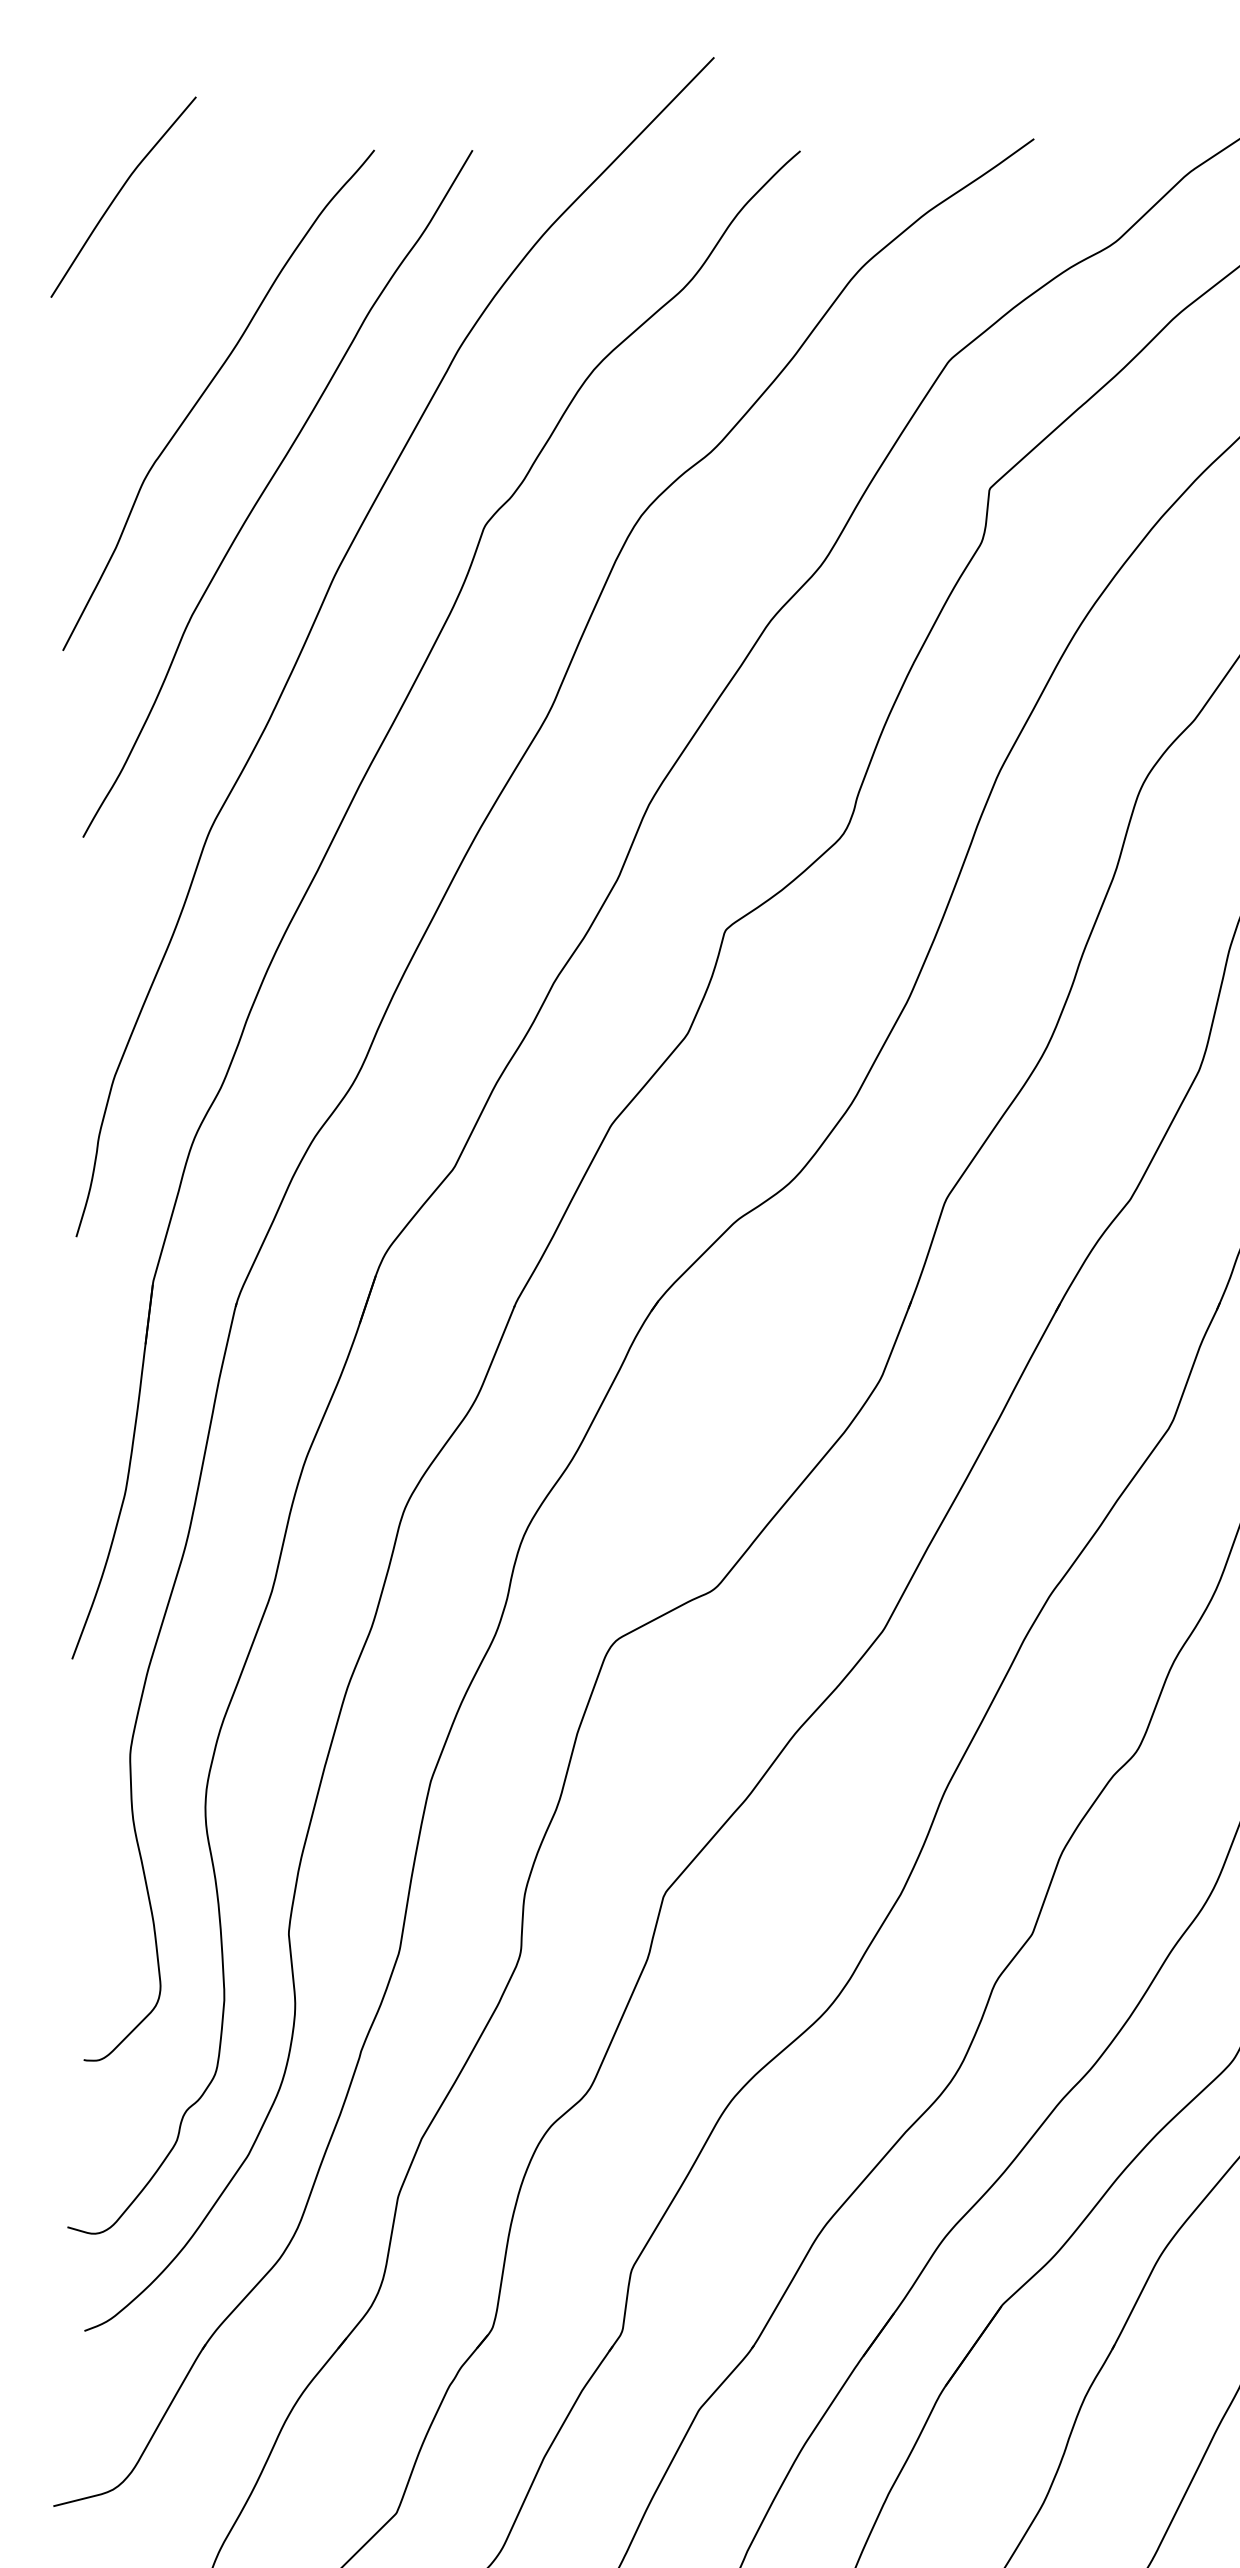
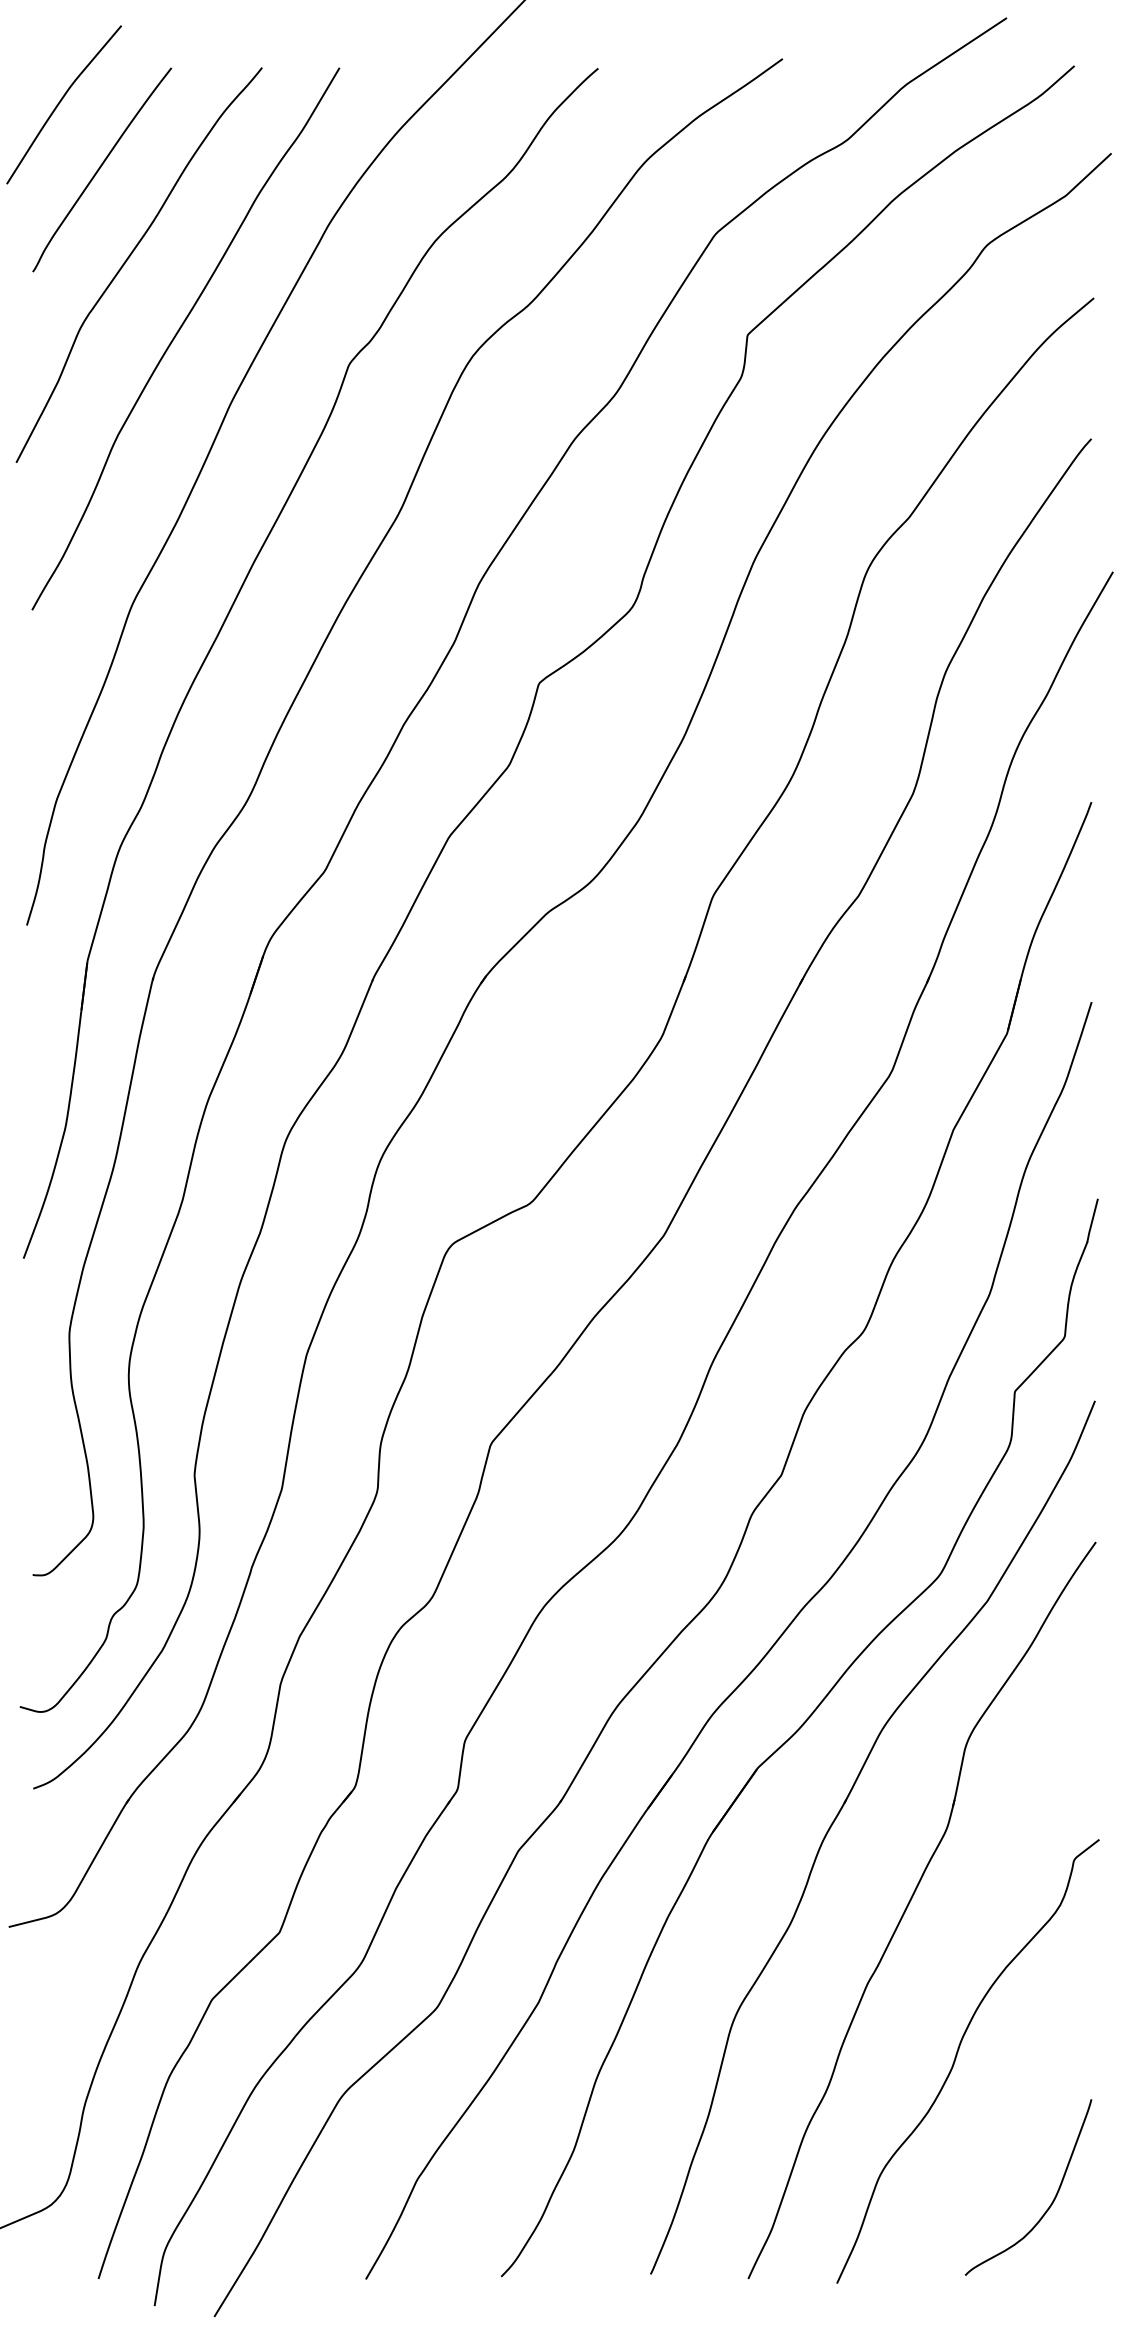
curve: (170, 276) -> (101, 167), added

